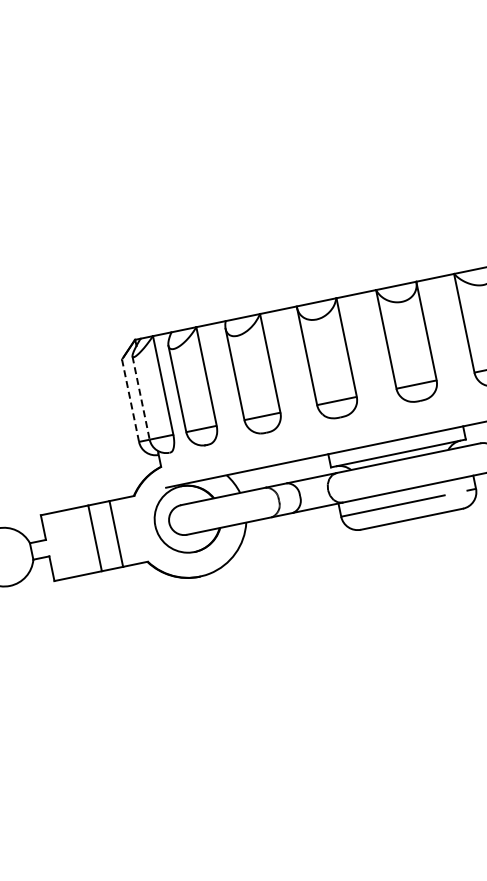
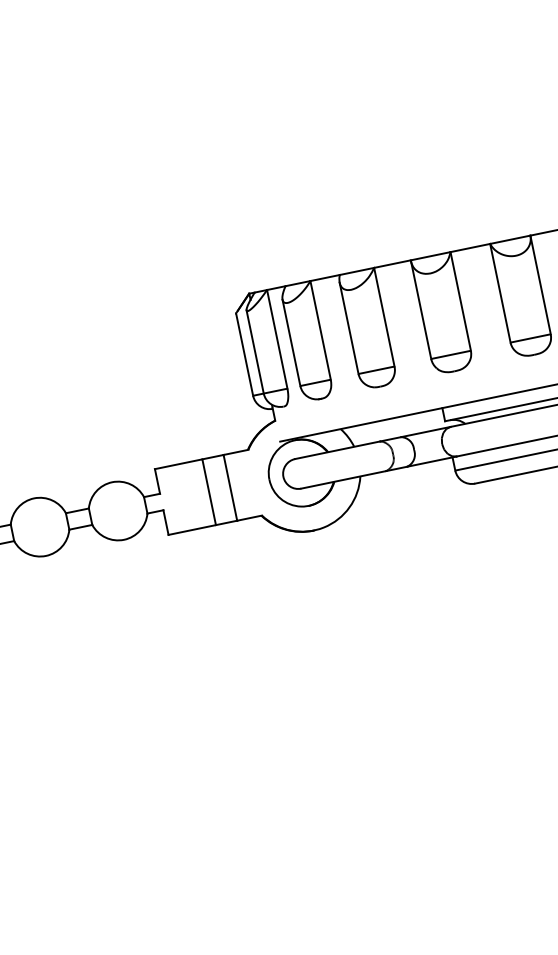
line: (141, 398) -> (255, 352), dashed -> solid
line: (130, 401) -> (244, 355), dashed -> solid

